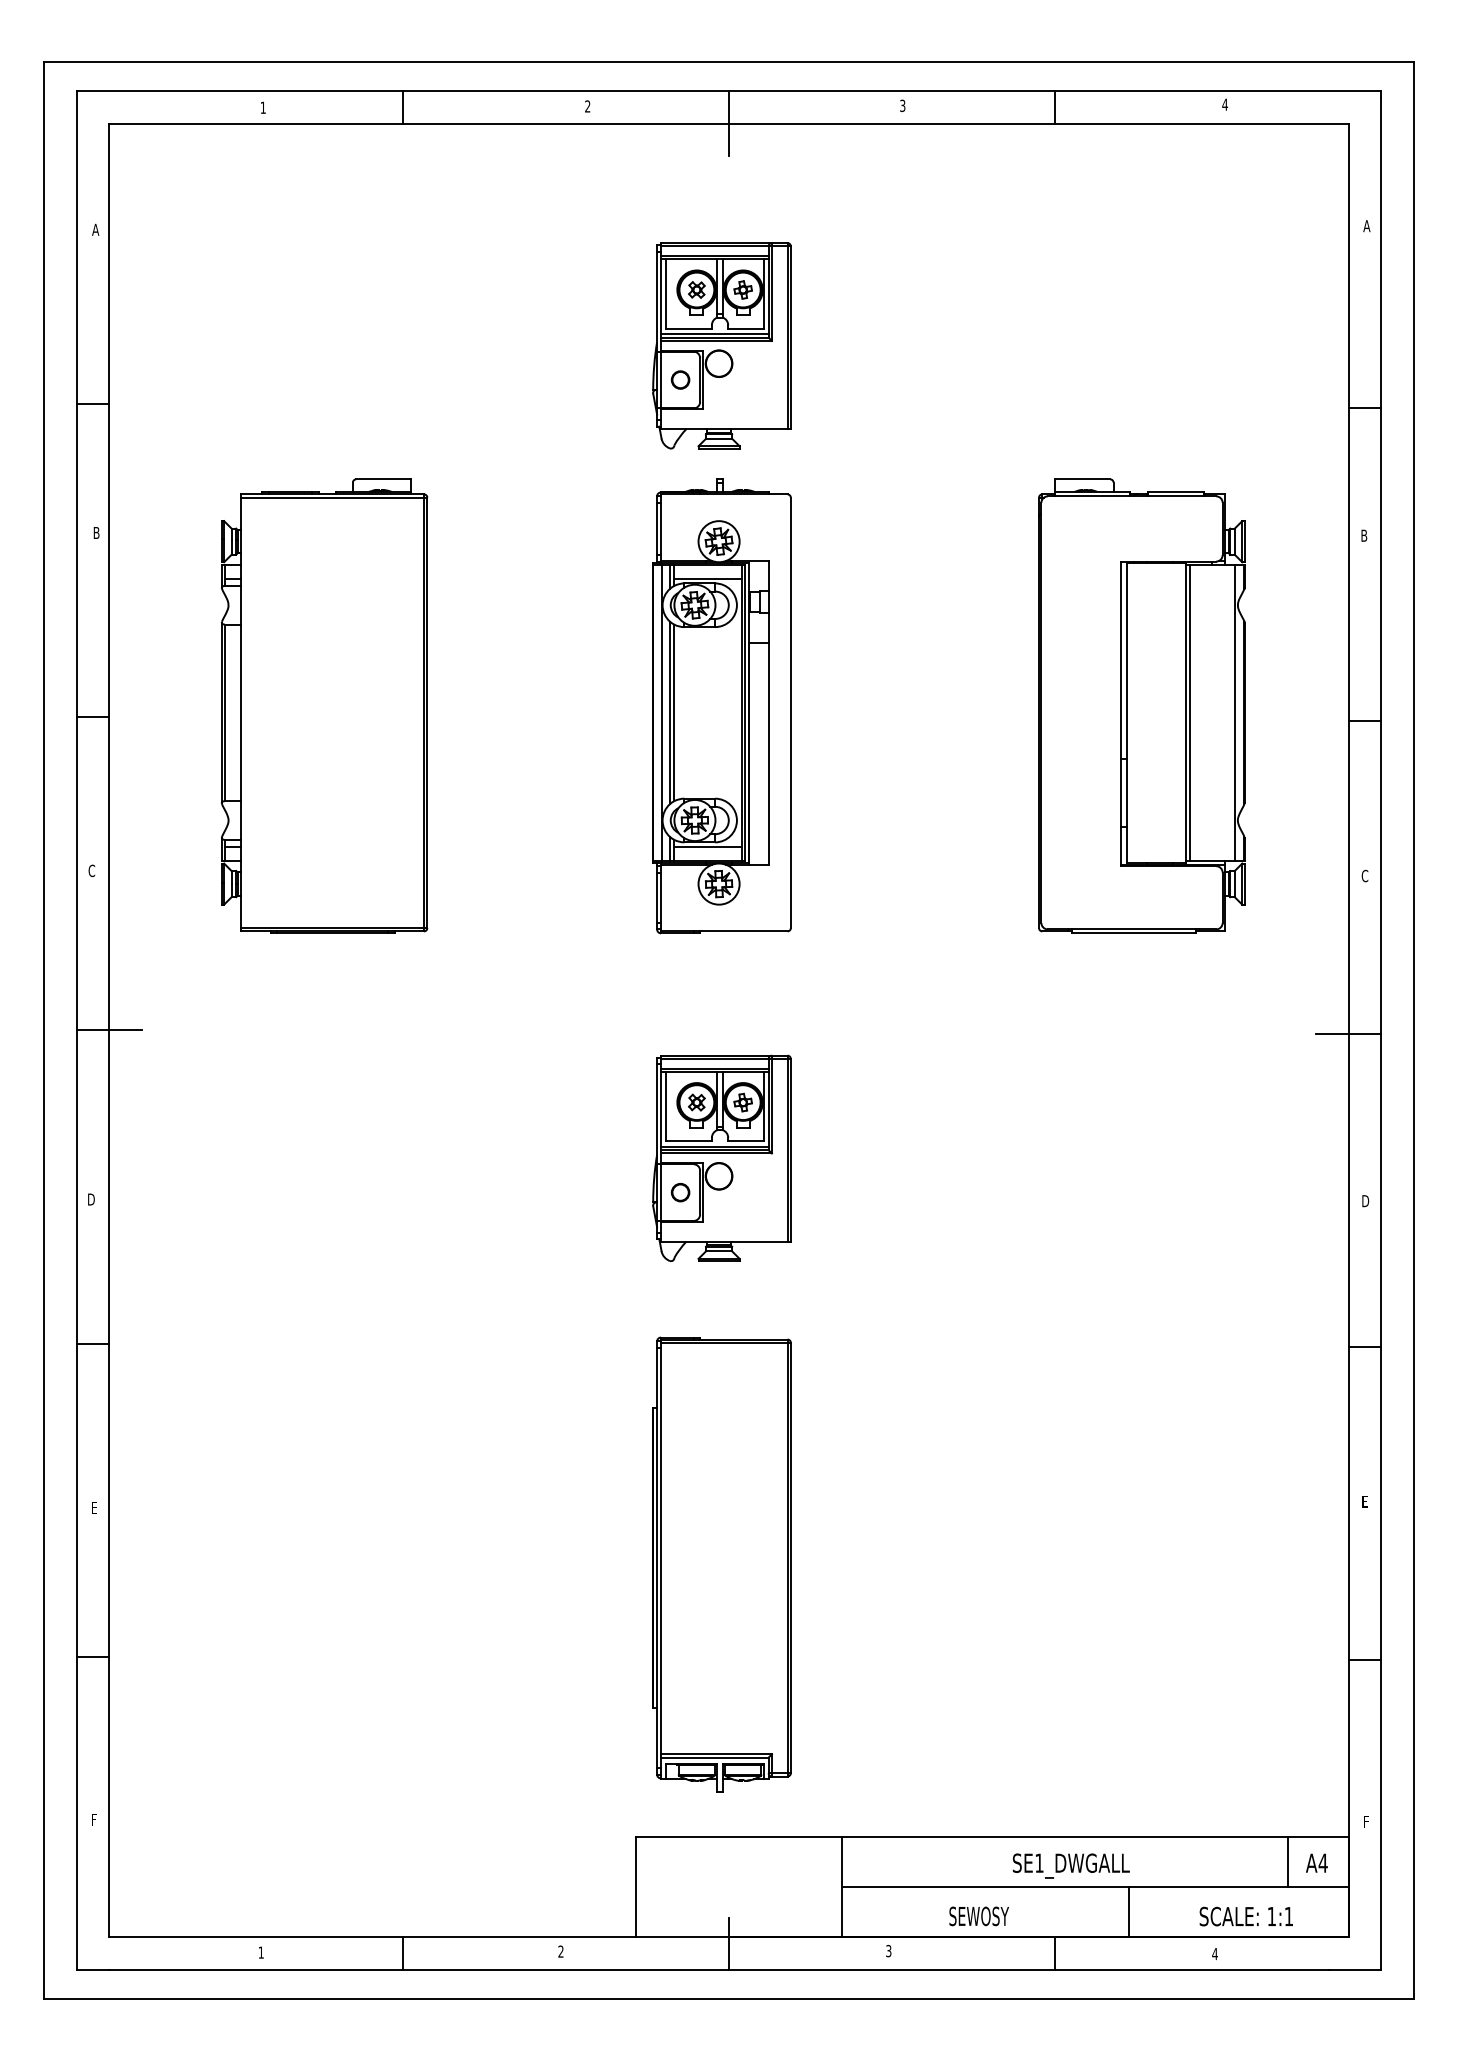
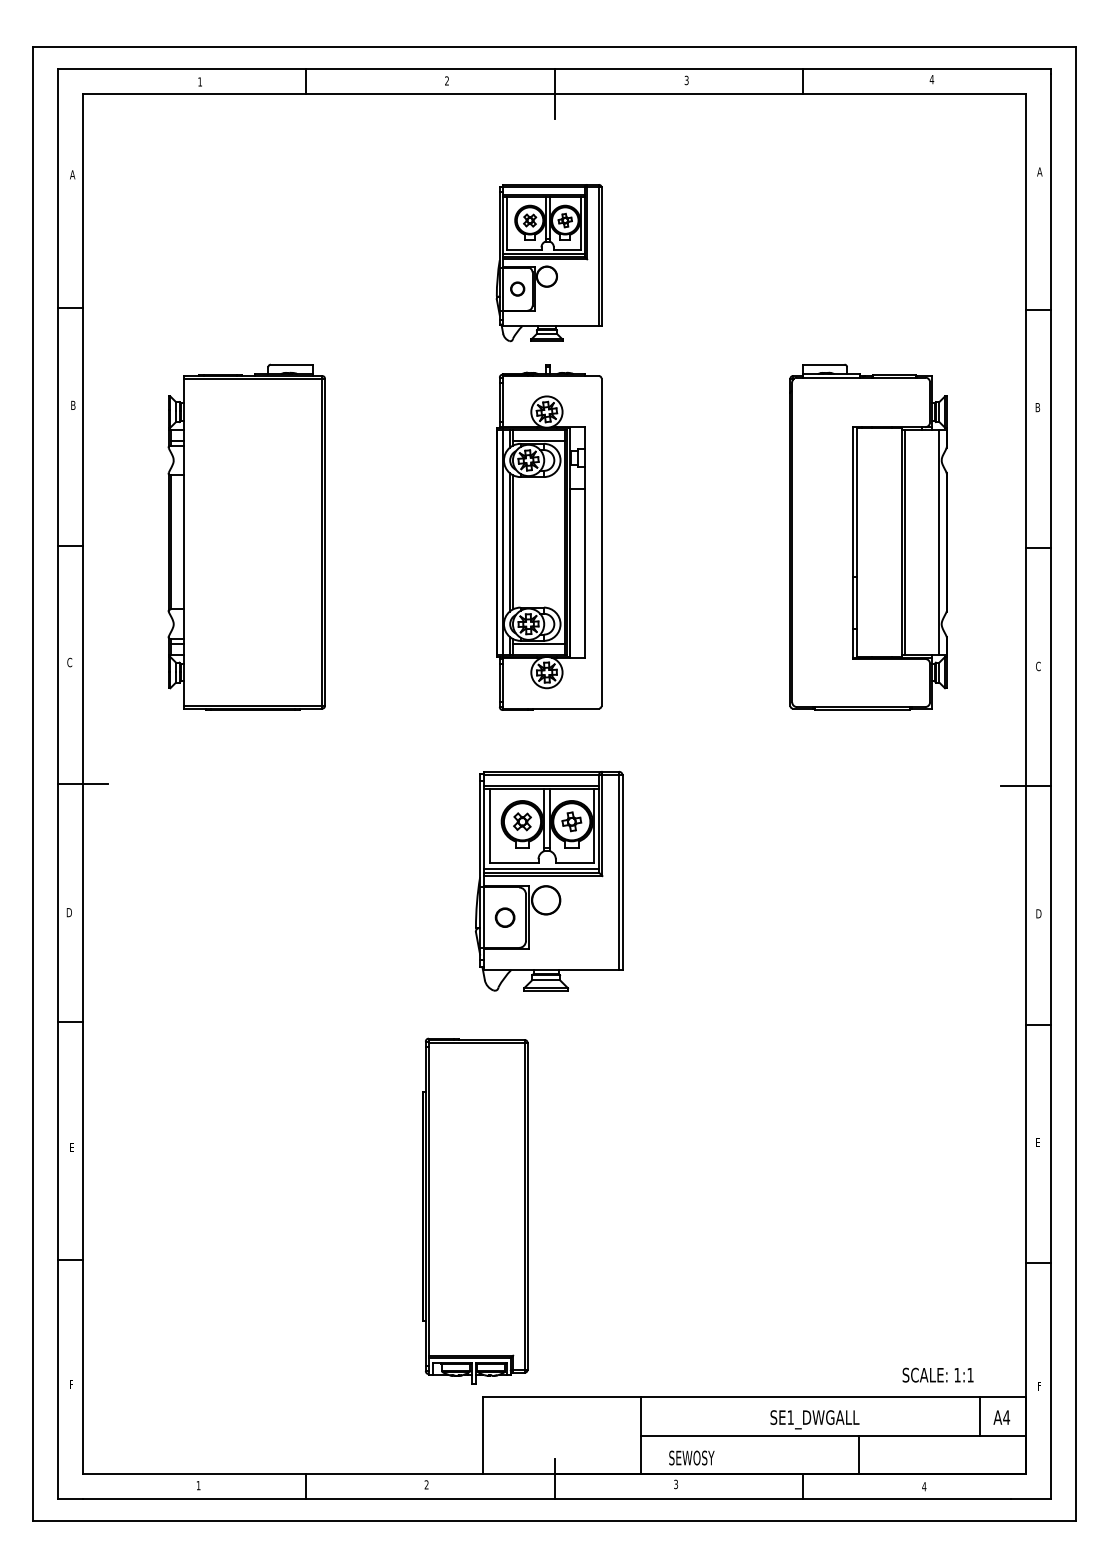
part: (721, 1158) -> (548, 881), size x1.4
part: (722, 1563) -> (475, 1210), moved
text: (978, 1915) -> (691, 1457), moved
text: (1245, 1915) -> (937, 1374), moved

